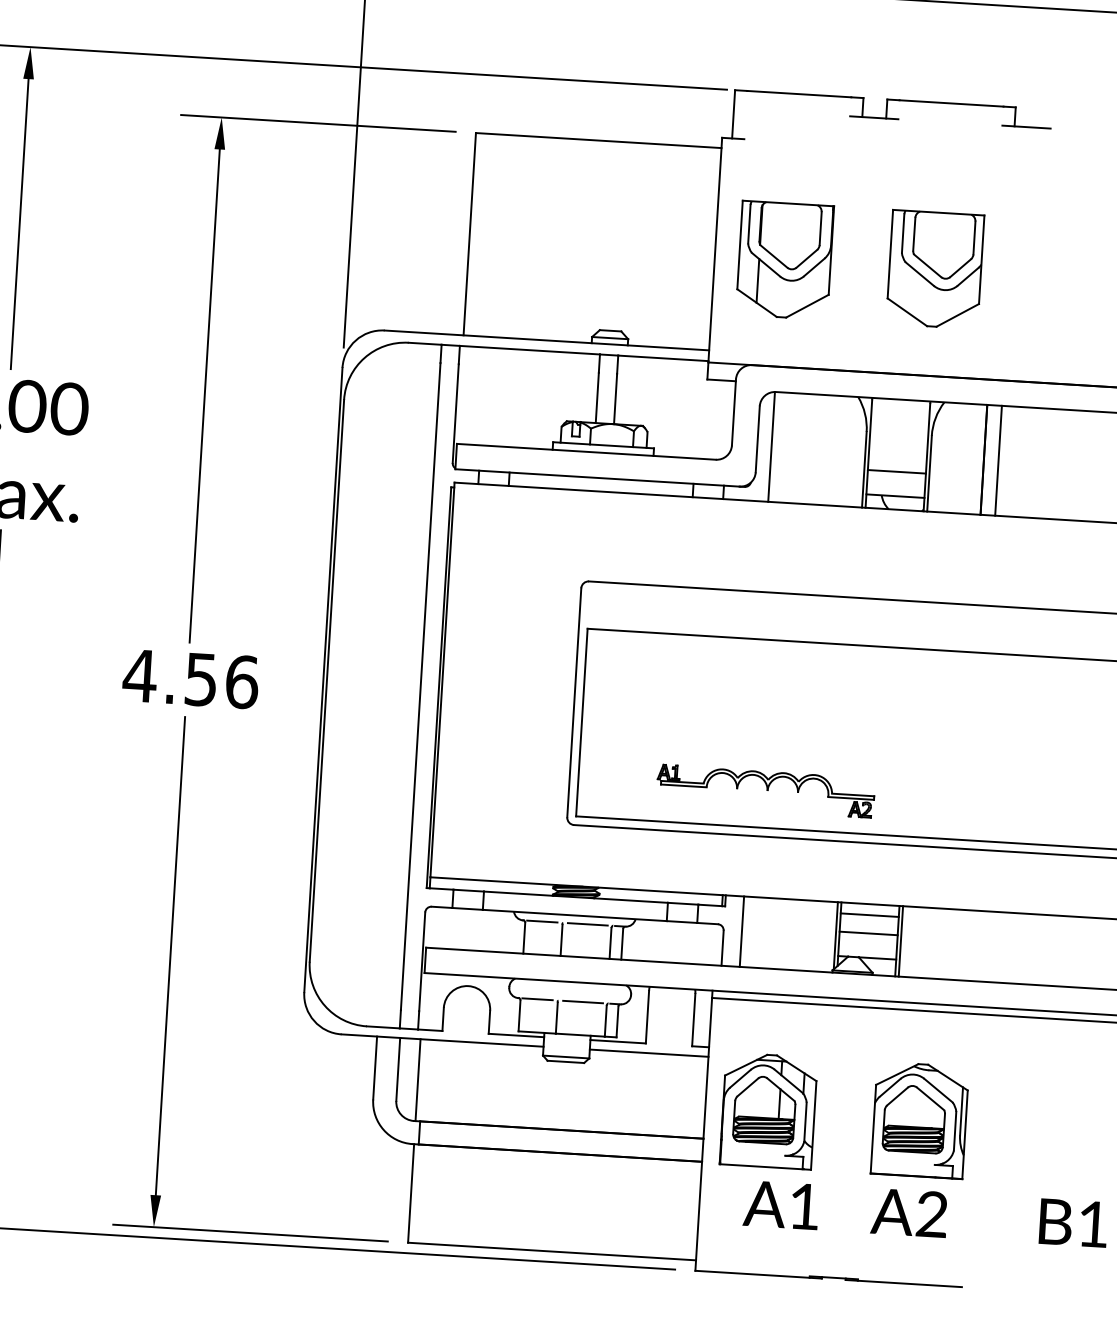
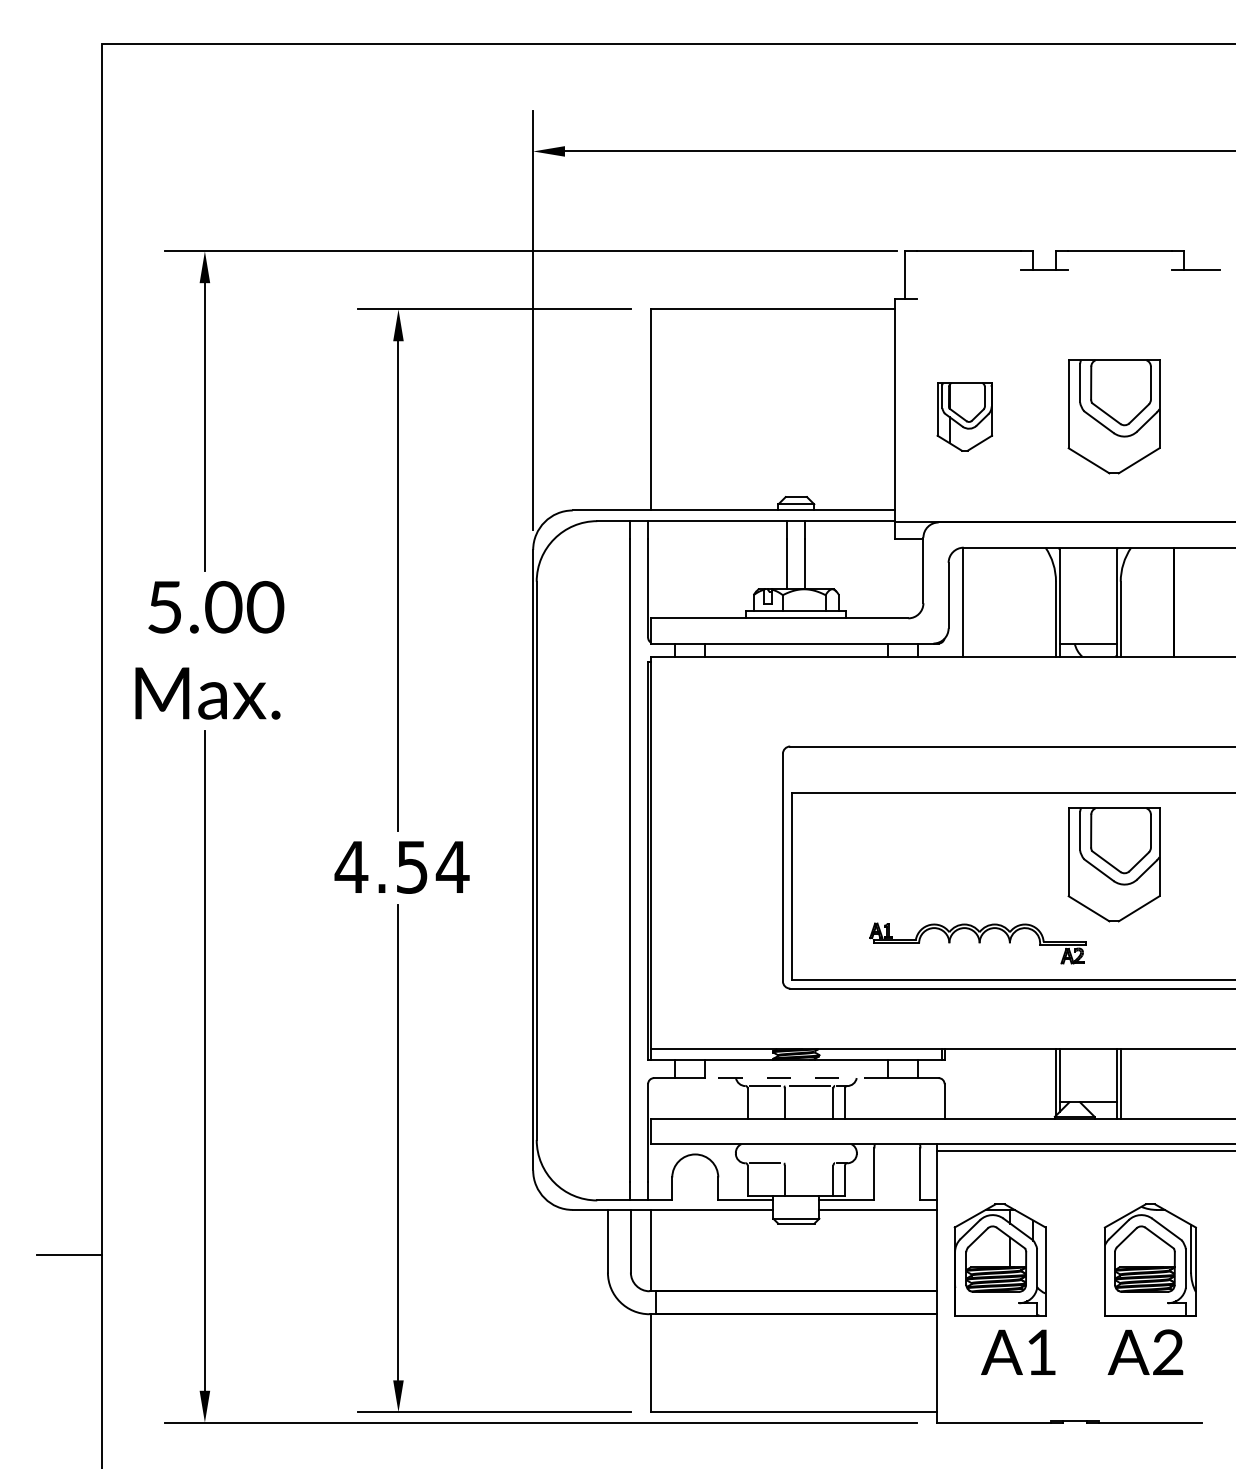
part: (784, 260) -> (964, 416), size x0.6
line: (998, 460) -> (1188, 601), removed
line: (897, 471) -> (1088, 619), removed
text: (241, 681) -> (452, 866), 4.56 -> 4.54
part: (907, 720) -> (1113, 864), added
line: (869, 914) -> (1088, 1059), removed
line: (573, 915) -> (795, 1078), solid -> dashed
line: (741, 932) -> (962, 1084), removed
line: (868, 933) -> (1088, 1078), removed
line: (582, 1002) -> (809, 1163), removed

